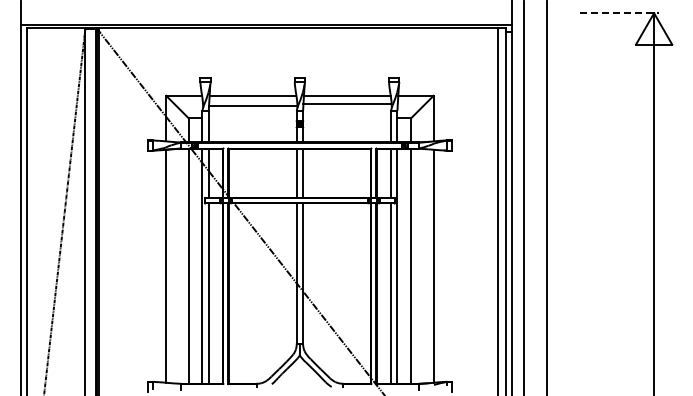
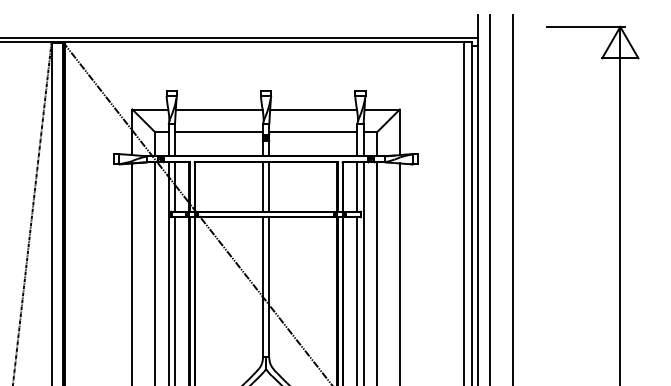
line: (620, 13) -> (586, 27), dashed -> solid
line: (347, 104) -> (313, 132), moved
line: (252, 106) -> (218, 132), moved

